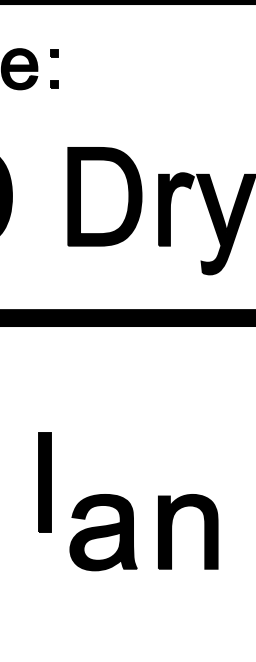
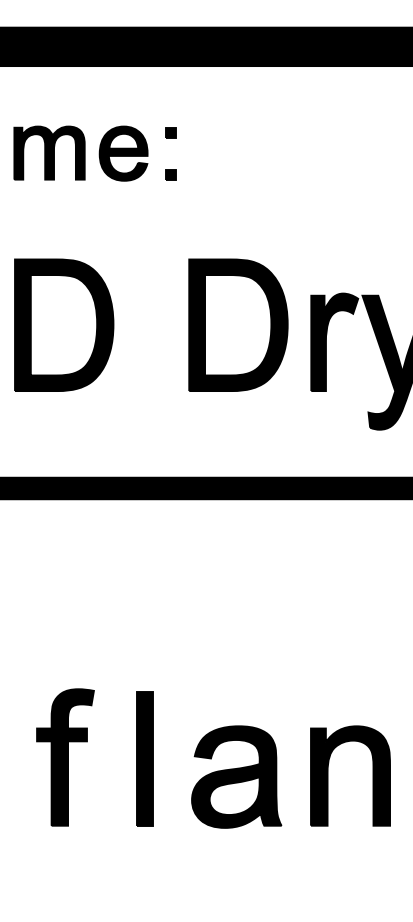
part: (44, 482) -> (144, 758), moved

